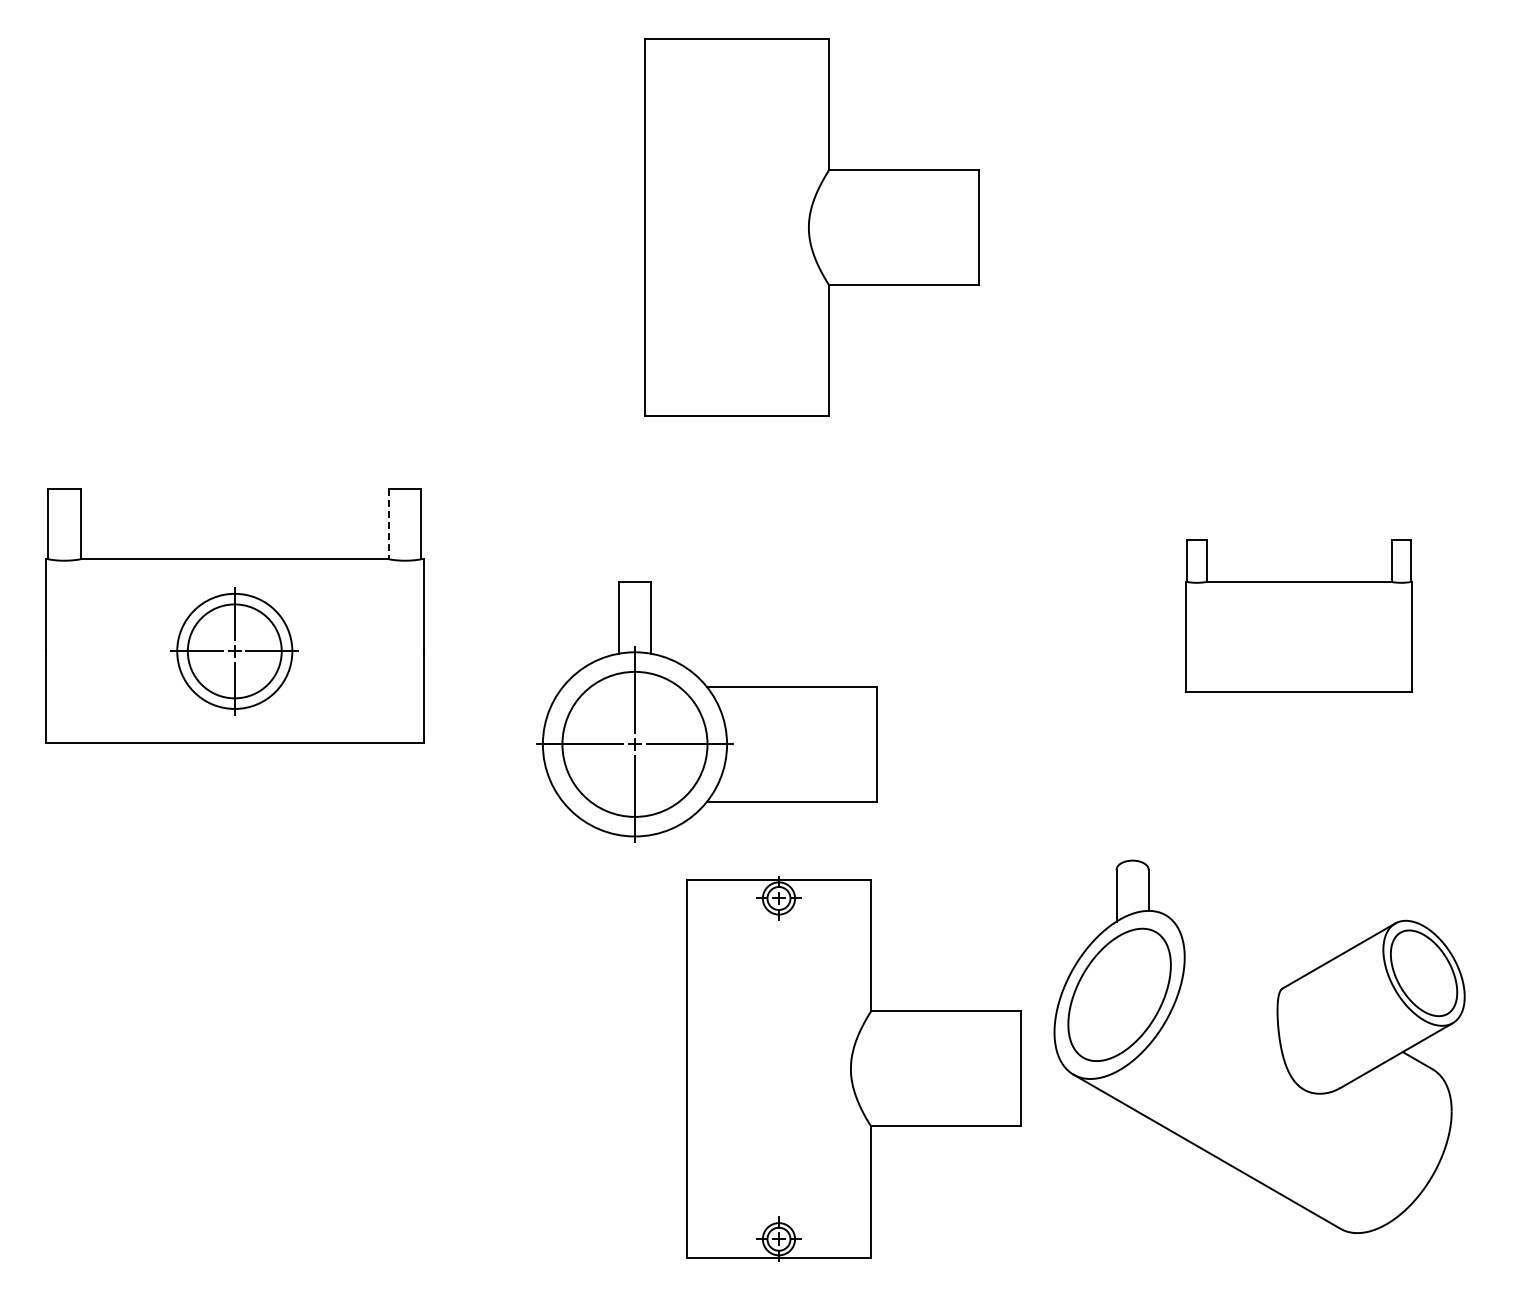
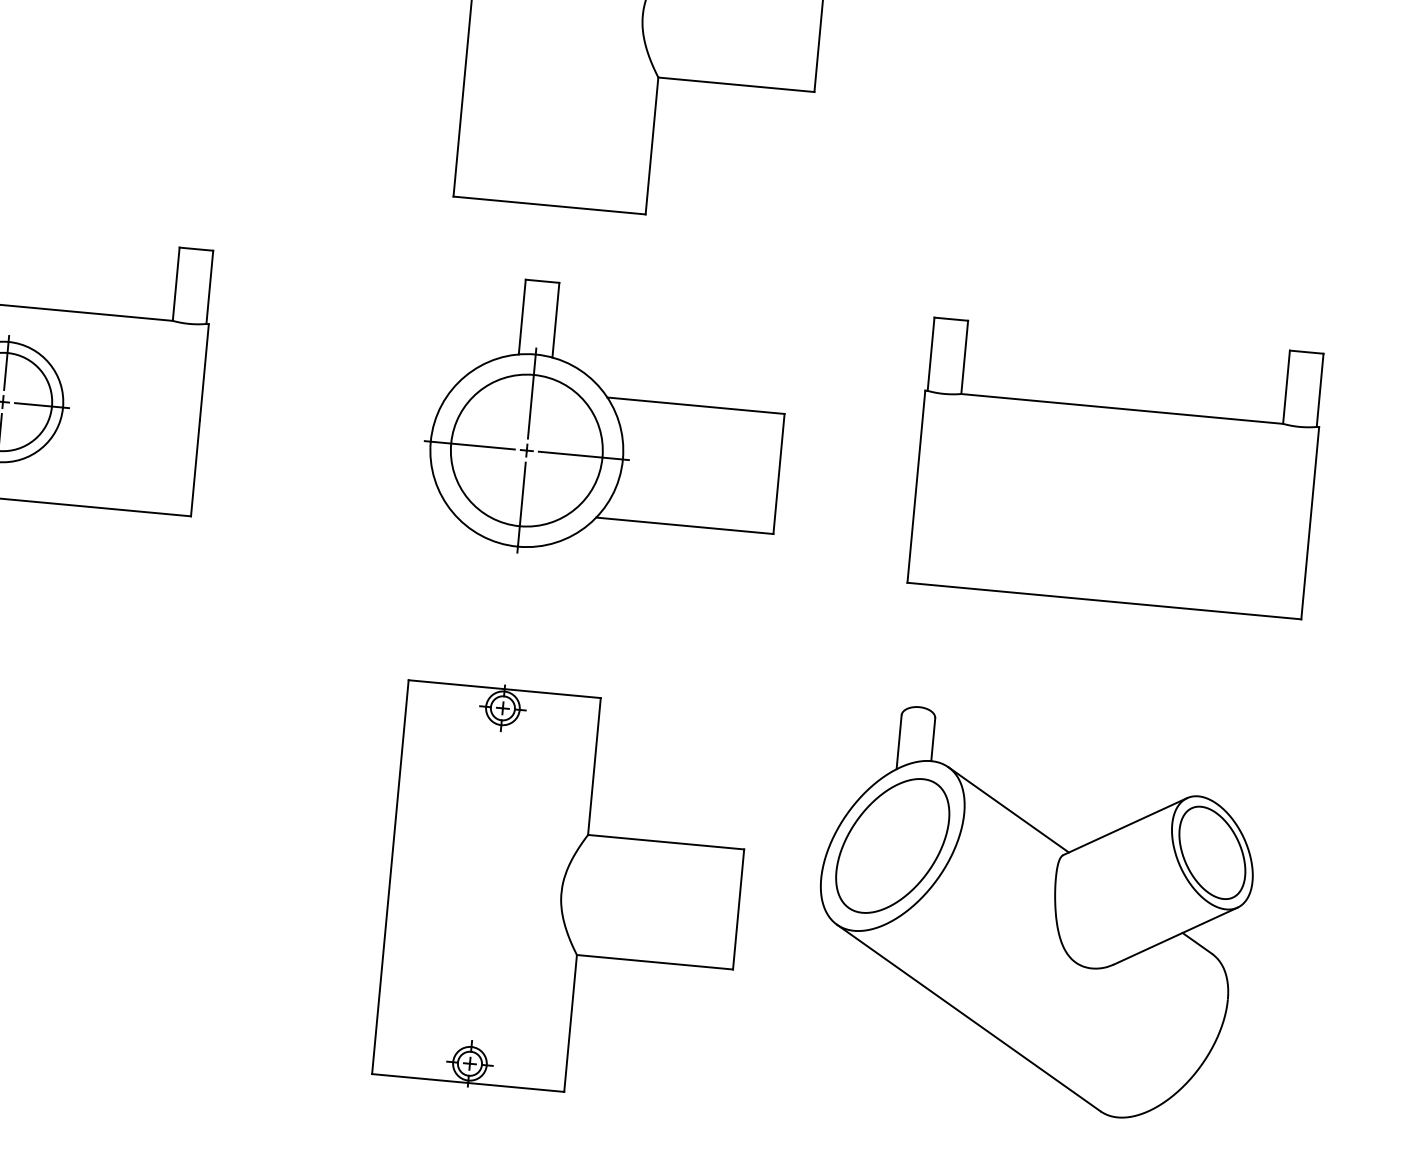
line: (389, 524) -> (176, 284), dashed -> solid
part: (1298, 615) -> (1116, 467), size x1.67
part: (706, 711) -> (604, 423), moved
line: (1226, 950) -> (1008, 809), added
part: (853, 1068) -> (564, 892), moved

